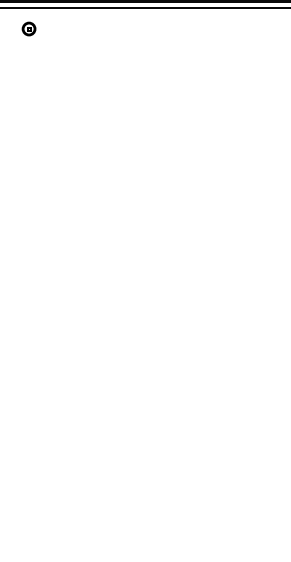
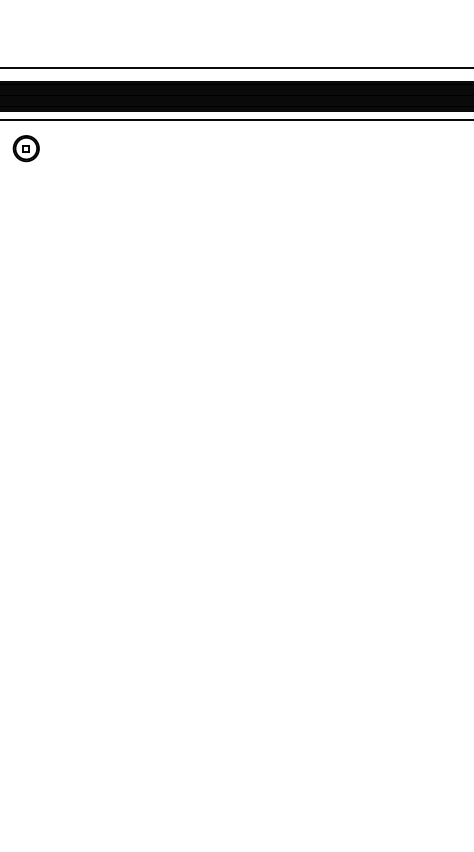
part: (28, 28) -> (25, 148), size x1.43

